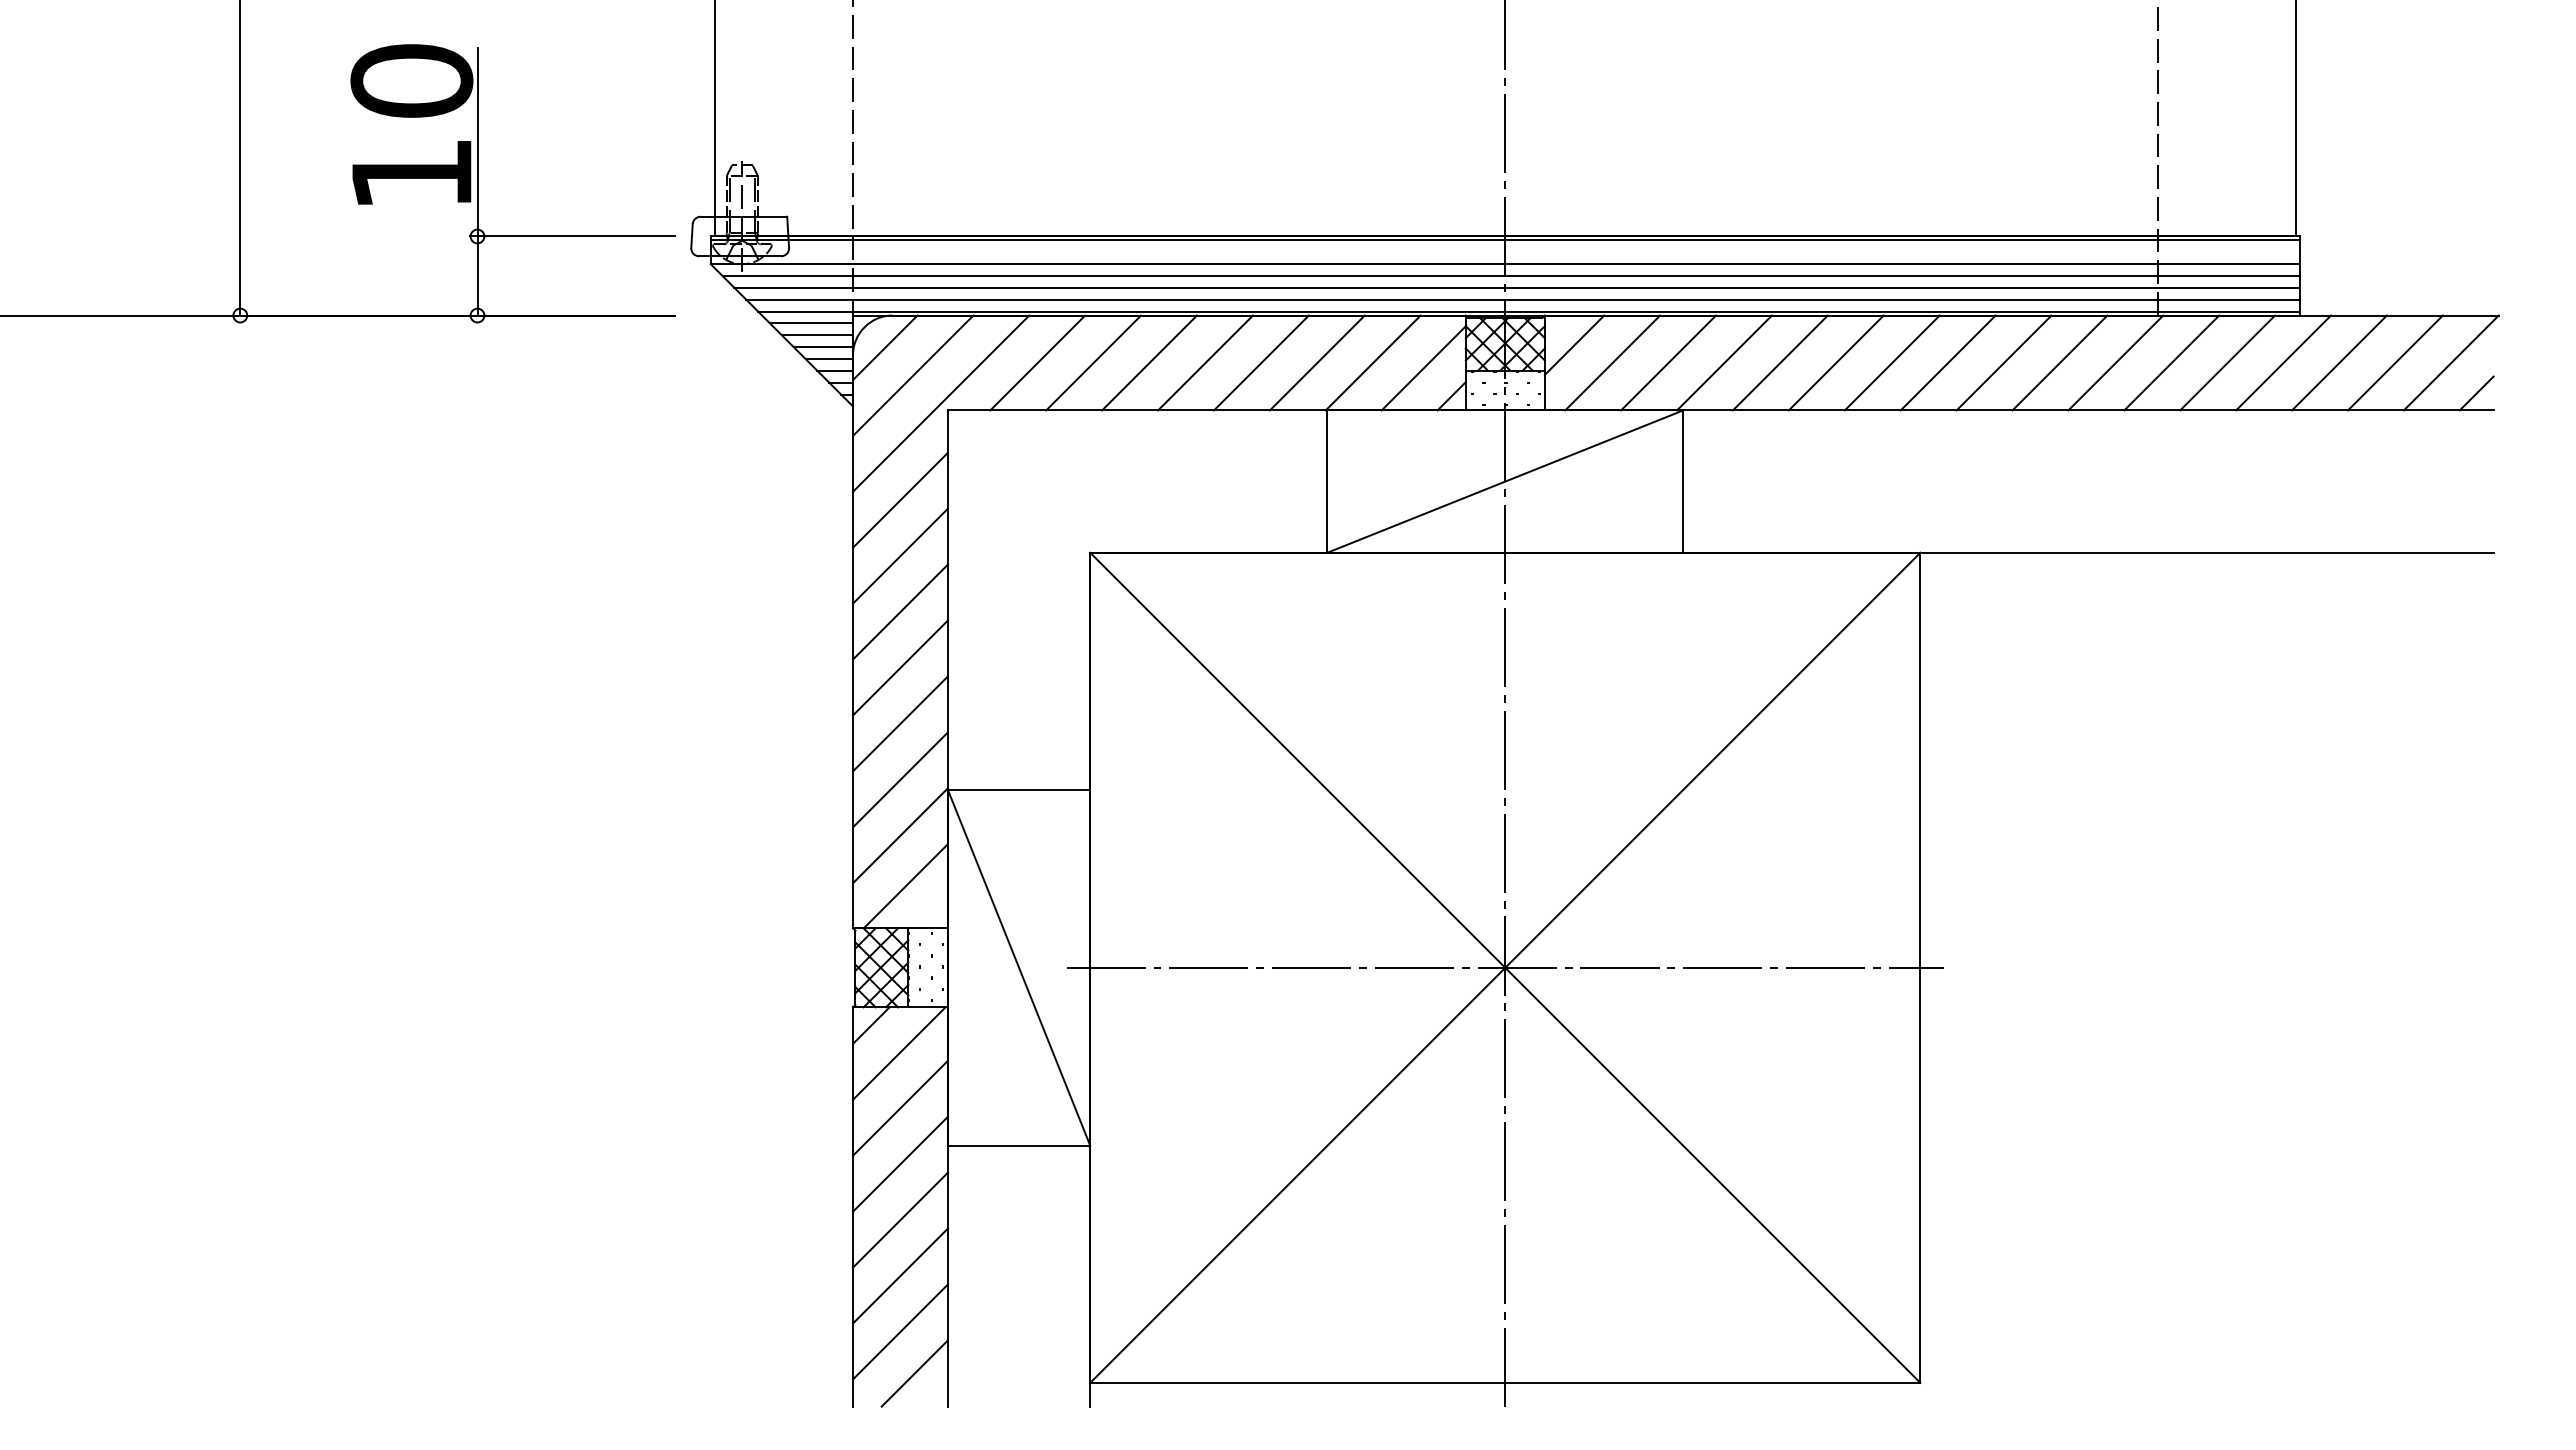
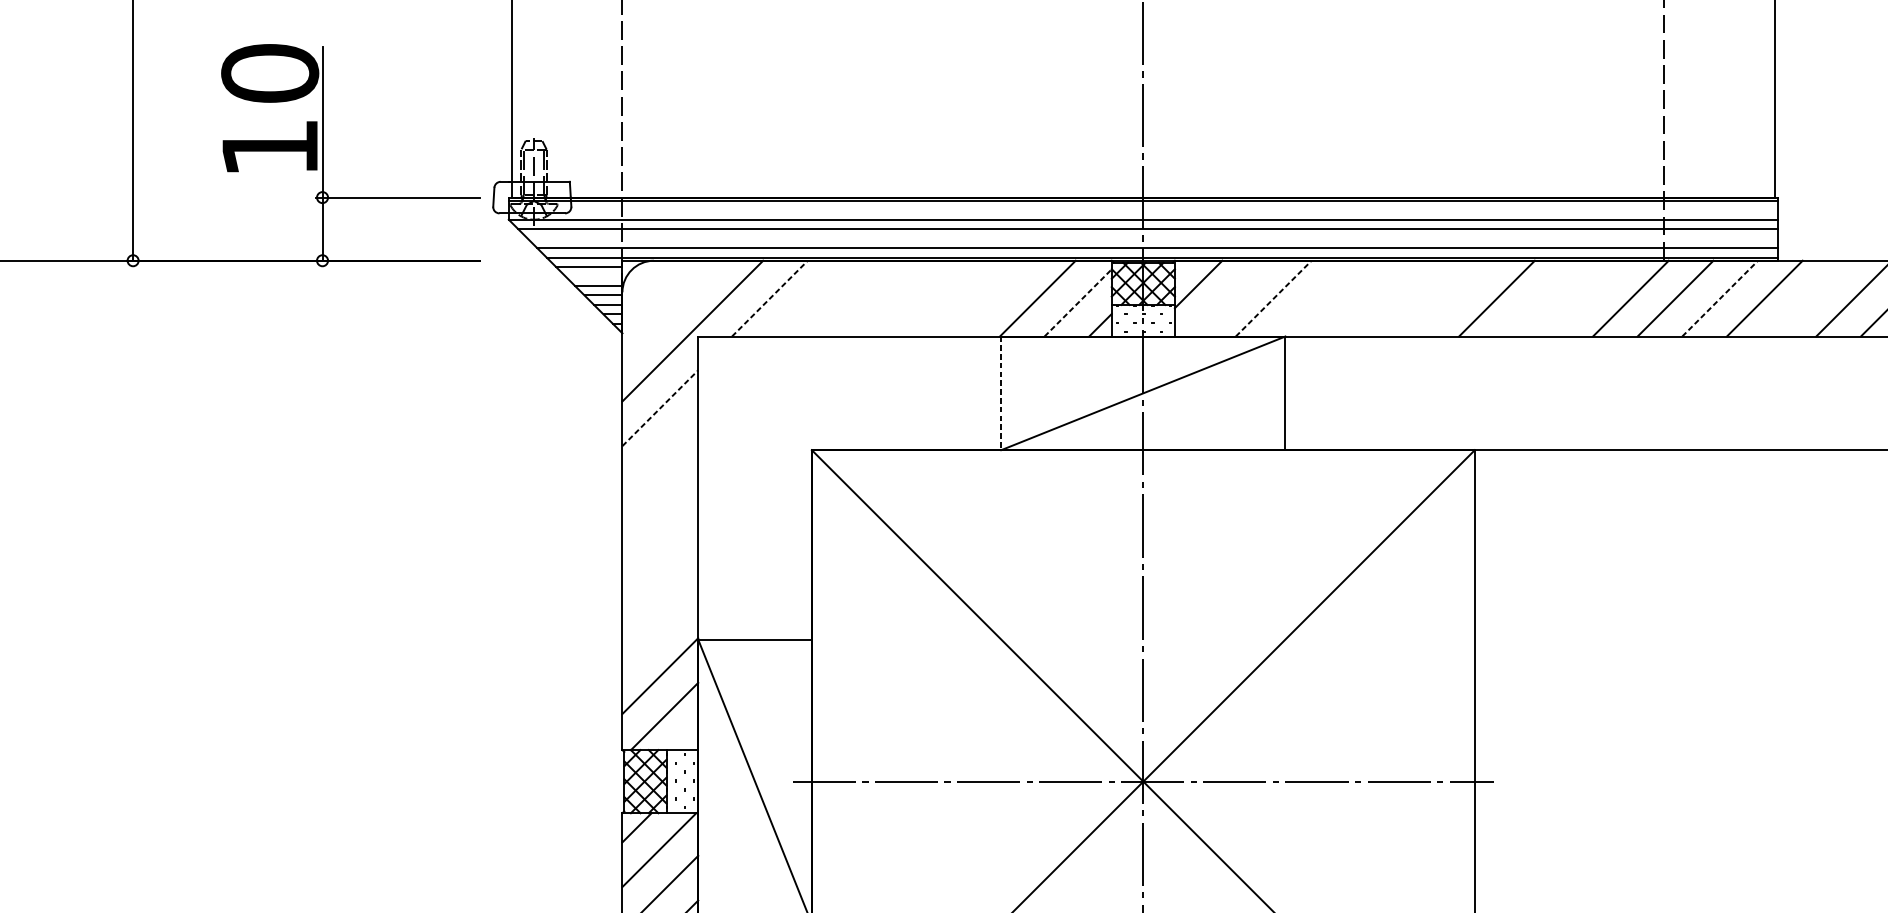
line: (1516, 287) -> (1152, 238), removed
line: (817, 335) -> (594, 276), removed
line: (885, 347) -> (648, 286), removed
line: (1038, 362) -> (770, 298), solid -> dashed
line: (1093, 362) -> (814, 298), removed
line: (1149, 362) -> (859, 298), removed
line: (1205, 362) -> (903, 298), removed
line: (1260, 362) -> (947, 298), removed
line: (1316, 362) -> (992, 298), removed
line: (1612, 362) -> (1228, 298), removed
line: (1668, 362) -> (1273, 298), solid -> dashed
line: (1724, 362) -> (1318, 298), removed
line: (1779, 362) -> (1362, 298), removed
line: (1835, 362) -> (1407, 298), removed
line: (1891, 362) -> (1451, 298), removed
line: (2003, 362) -> (1541, 298), removed
line: (2059, 362) -> (1585, 298), removed
line: (2227, 362) -> (1720, 298), solid -> dashed
line: (2339, 362) -> (1809, 298), removed
line: (1424, 368) -> (1078, 303), solid -> dashed
line: (913, 375) -> (670, 308), removed
line: (1327, 482) -> (1001, 394), solid -> dashed
line: (900, 499) -> (660, 407), solid -> dashed
line: (900, 555) -> (660, 452), removed
line: (900, 611) -> (660, 497), removed
line: (900, 667) -> (660, 541), removed
line: (900, 723) -> (660, 586), removed
line: (900, 779) -> (660, 631), removed

